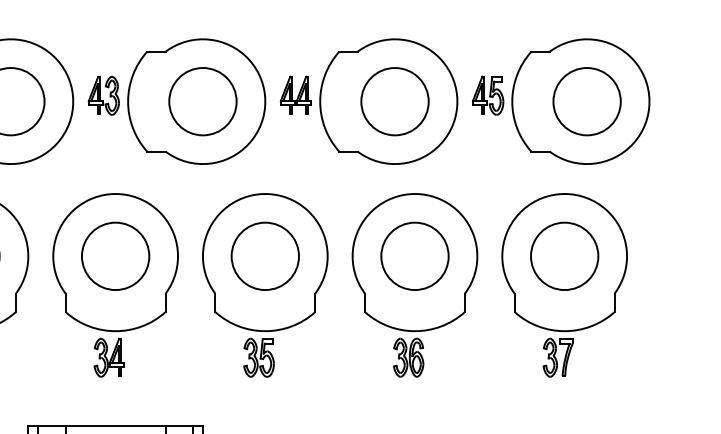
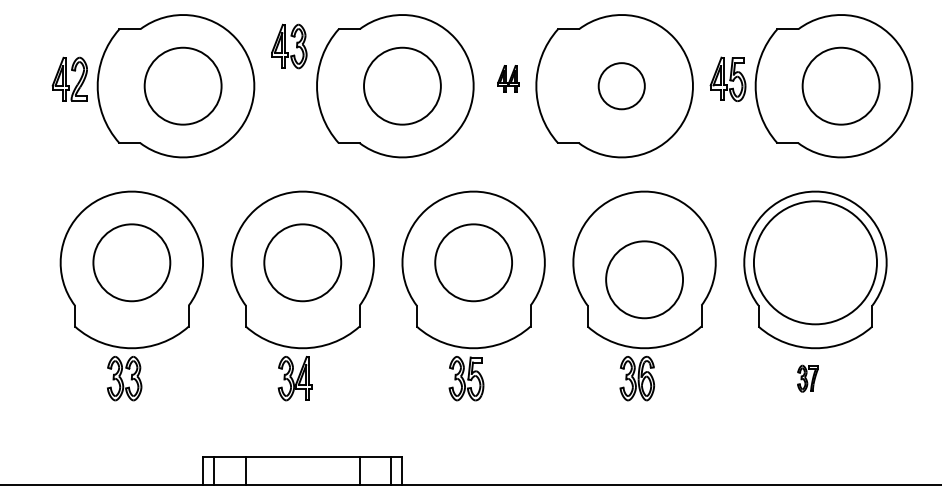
part: (295, 94) -> (508, 78), size x0.6
part: (104, 95) -> (289, 46), moved
circle: (394, 101) -> (621, 85), size x0.6
circle: (414, 256) -> (644, 279), moved
circle: (564, 256) -> (815, 262), size x1.6
part: (557, 357) -> (807, 378), size x0.6

